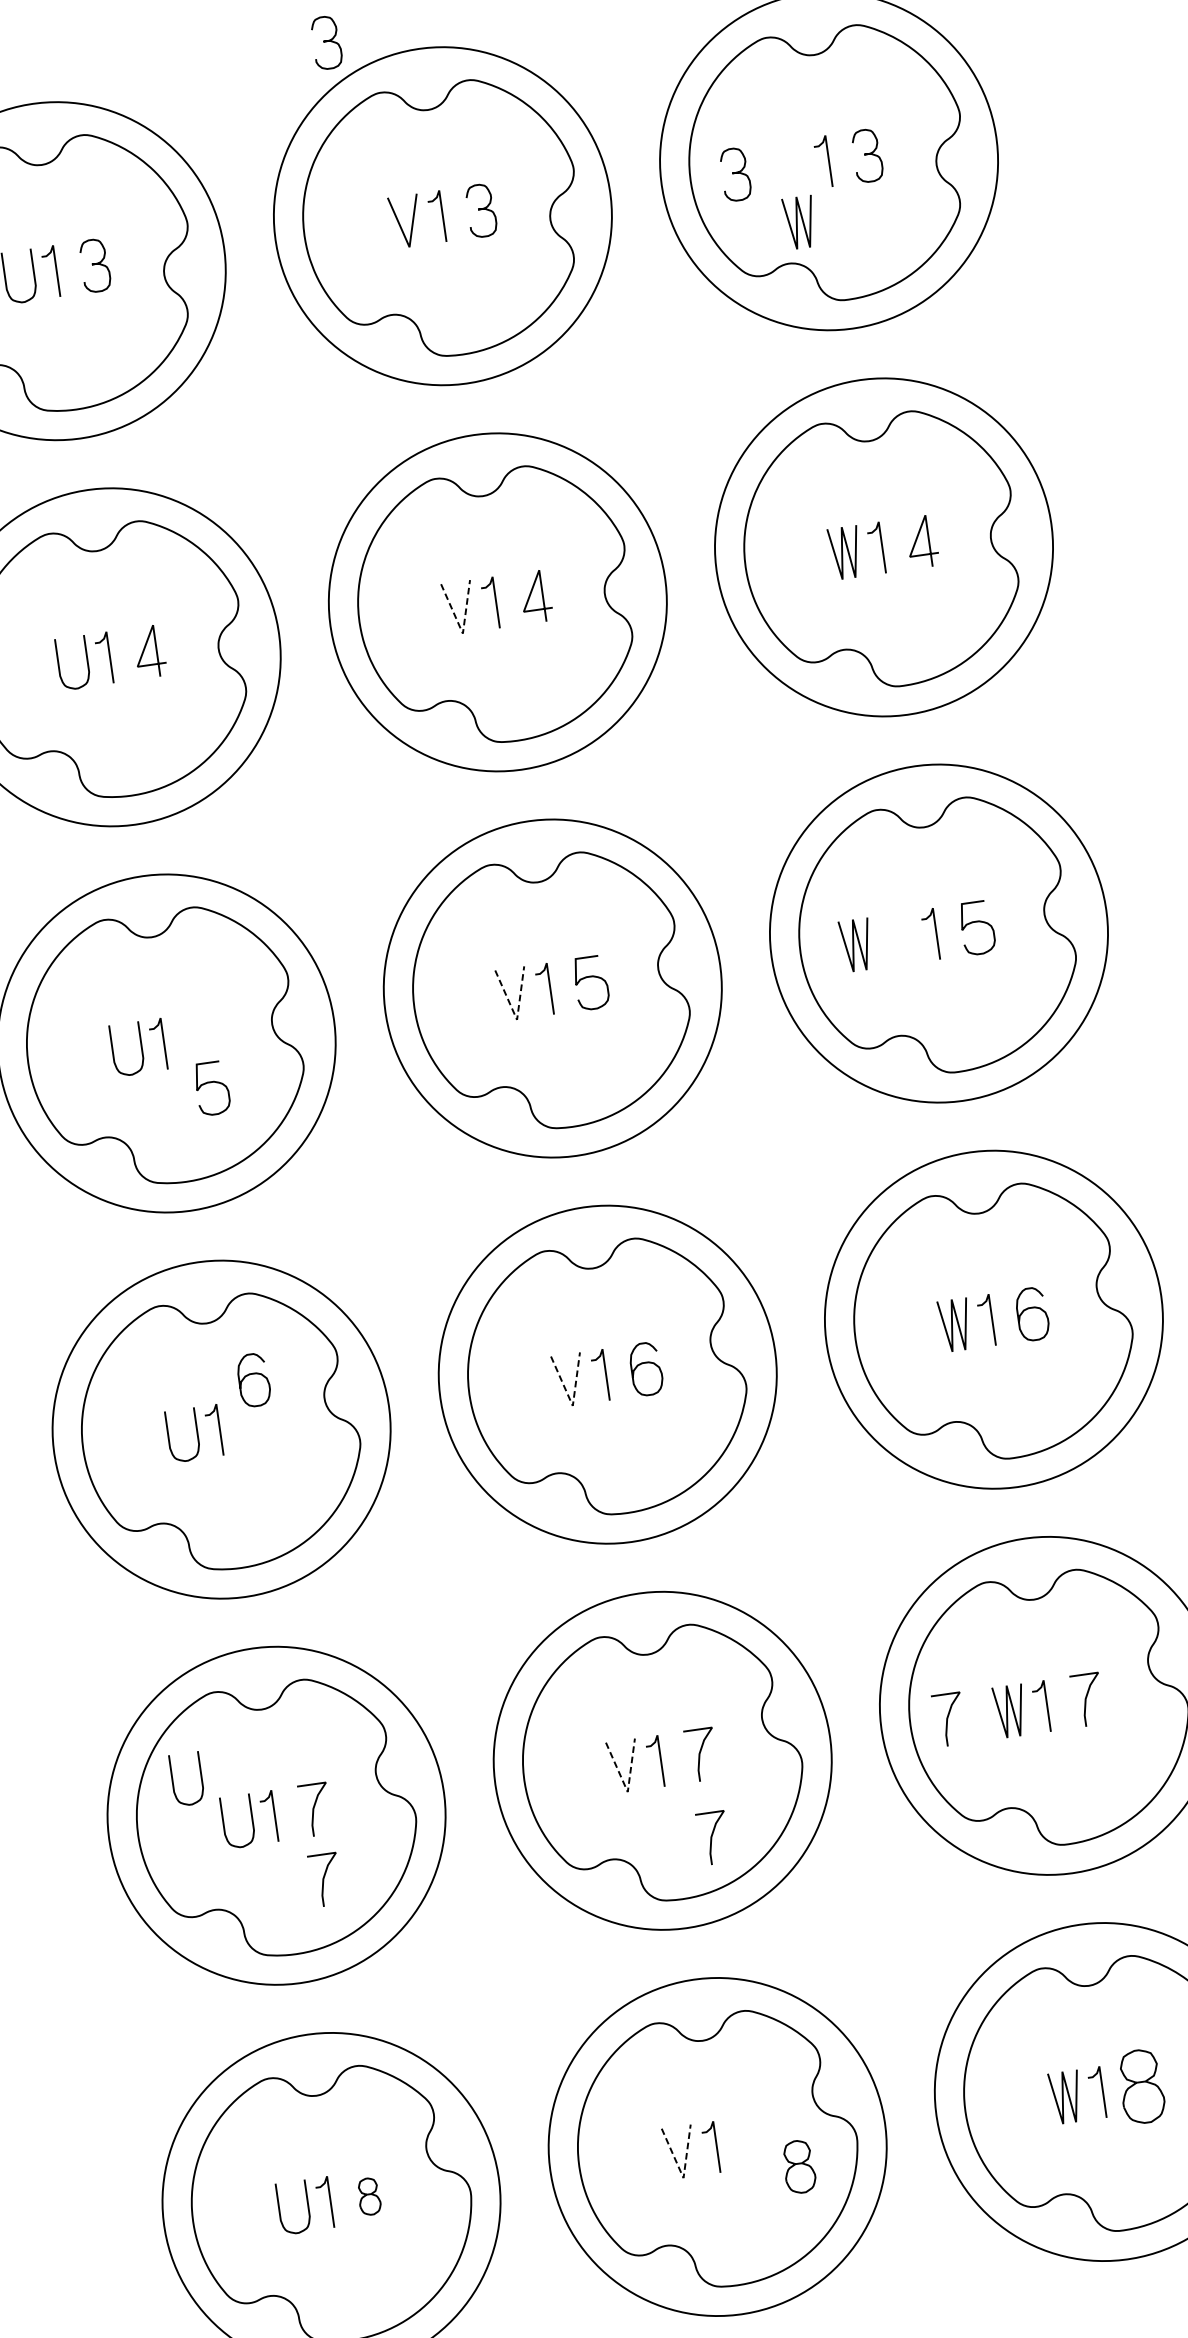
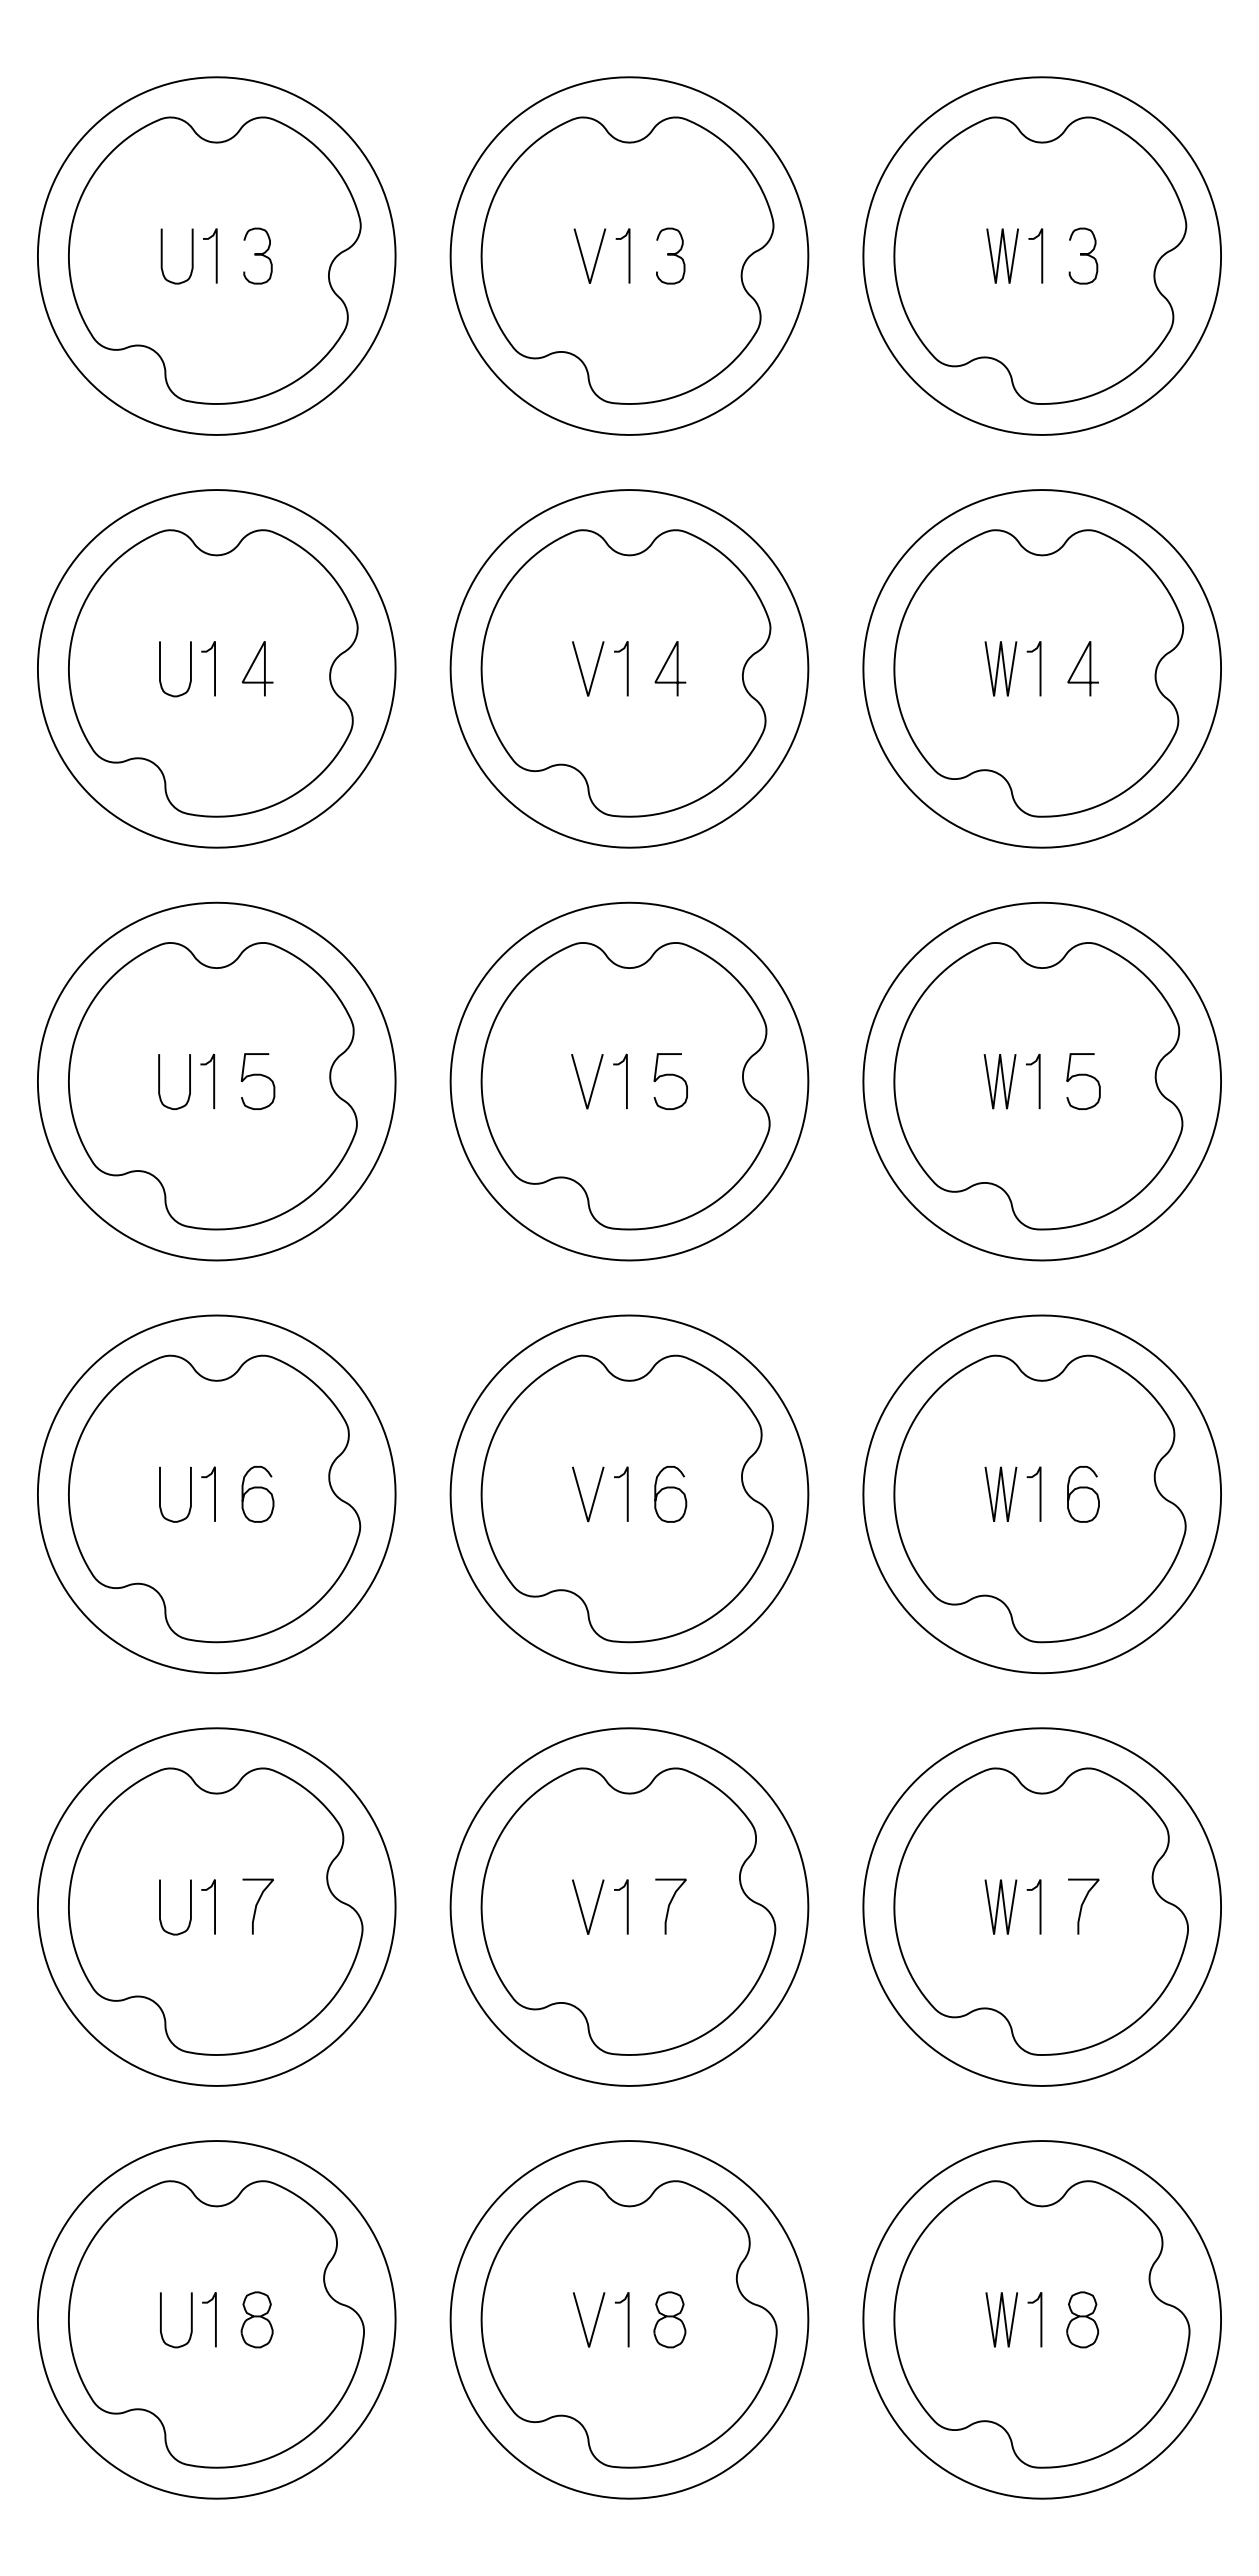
curve: (326, 42) -> (533, 56), removed
curve: (735, 173) -> (942, 255), removed
line: (797, 222) -> (1000, 255), moved
line: (463, 633) -> (588, 696), dashed -> solid
line: (854, 945) -> (997, 1081), moved
line: (517, 1020) -> (587, 1109), dashed -> solid
curve: (211, 1082) -> (257, 1075), moved
curve: (252, 1374) -> (257, 1488), moved
line: (573, 1405) -> (588, 1521), dashed -> solid
curve: (948, 1719) -> (934, 1906), removed
curve: (173, 1781) -> (113, 1855), removed
line: (628, 1791) -> (588, 1934), dashed -> solid
curve: (711, 1838) -> (669, 1995), removed
curve: (324, 1879) -> (257, 1980), removed
part: (1141, 2086) -> (1082, 2319), size x0.71
part: (798, 2166) -> (669, 2319), moved
line: (683, 2178) -> (589, 2347), dashed -> solid
part: (368, 2196) -> (256, 2319), size x1.43

